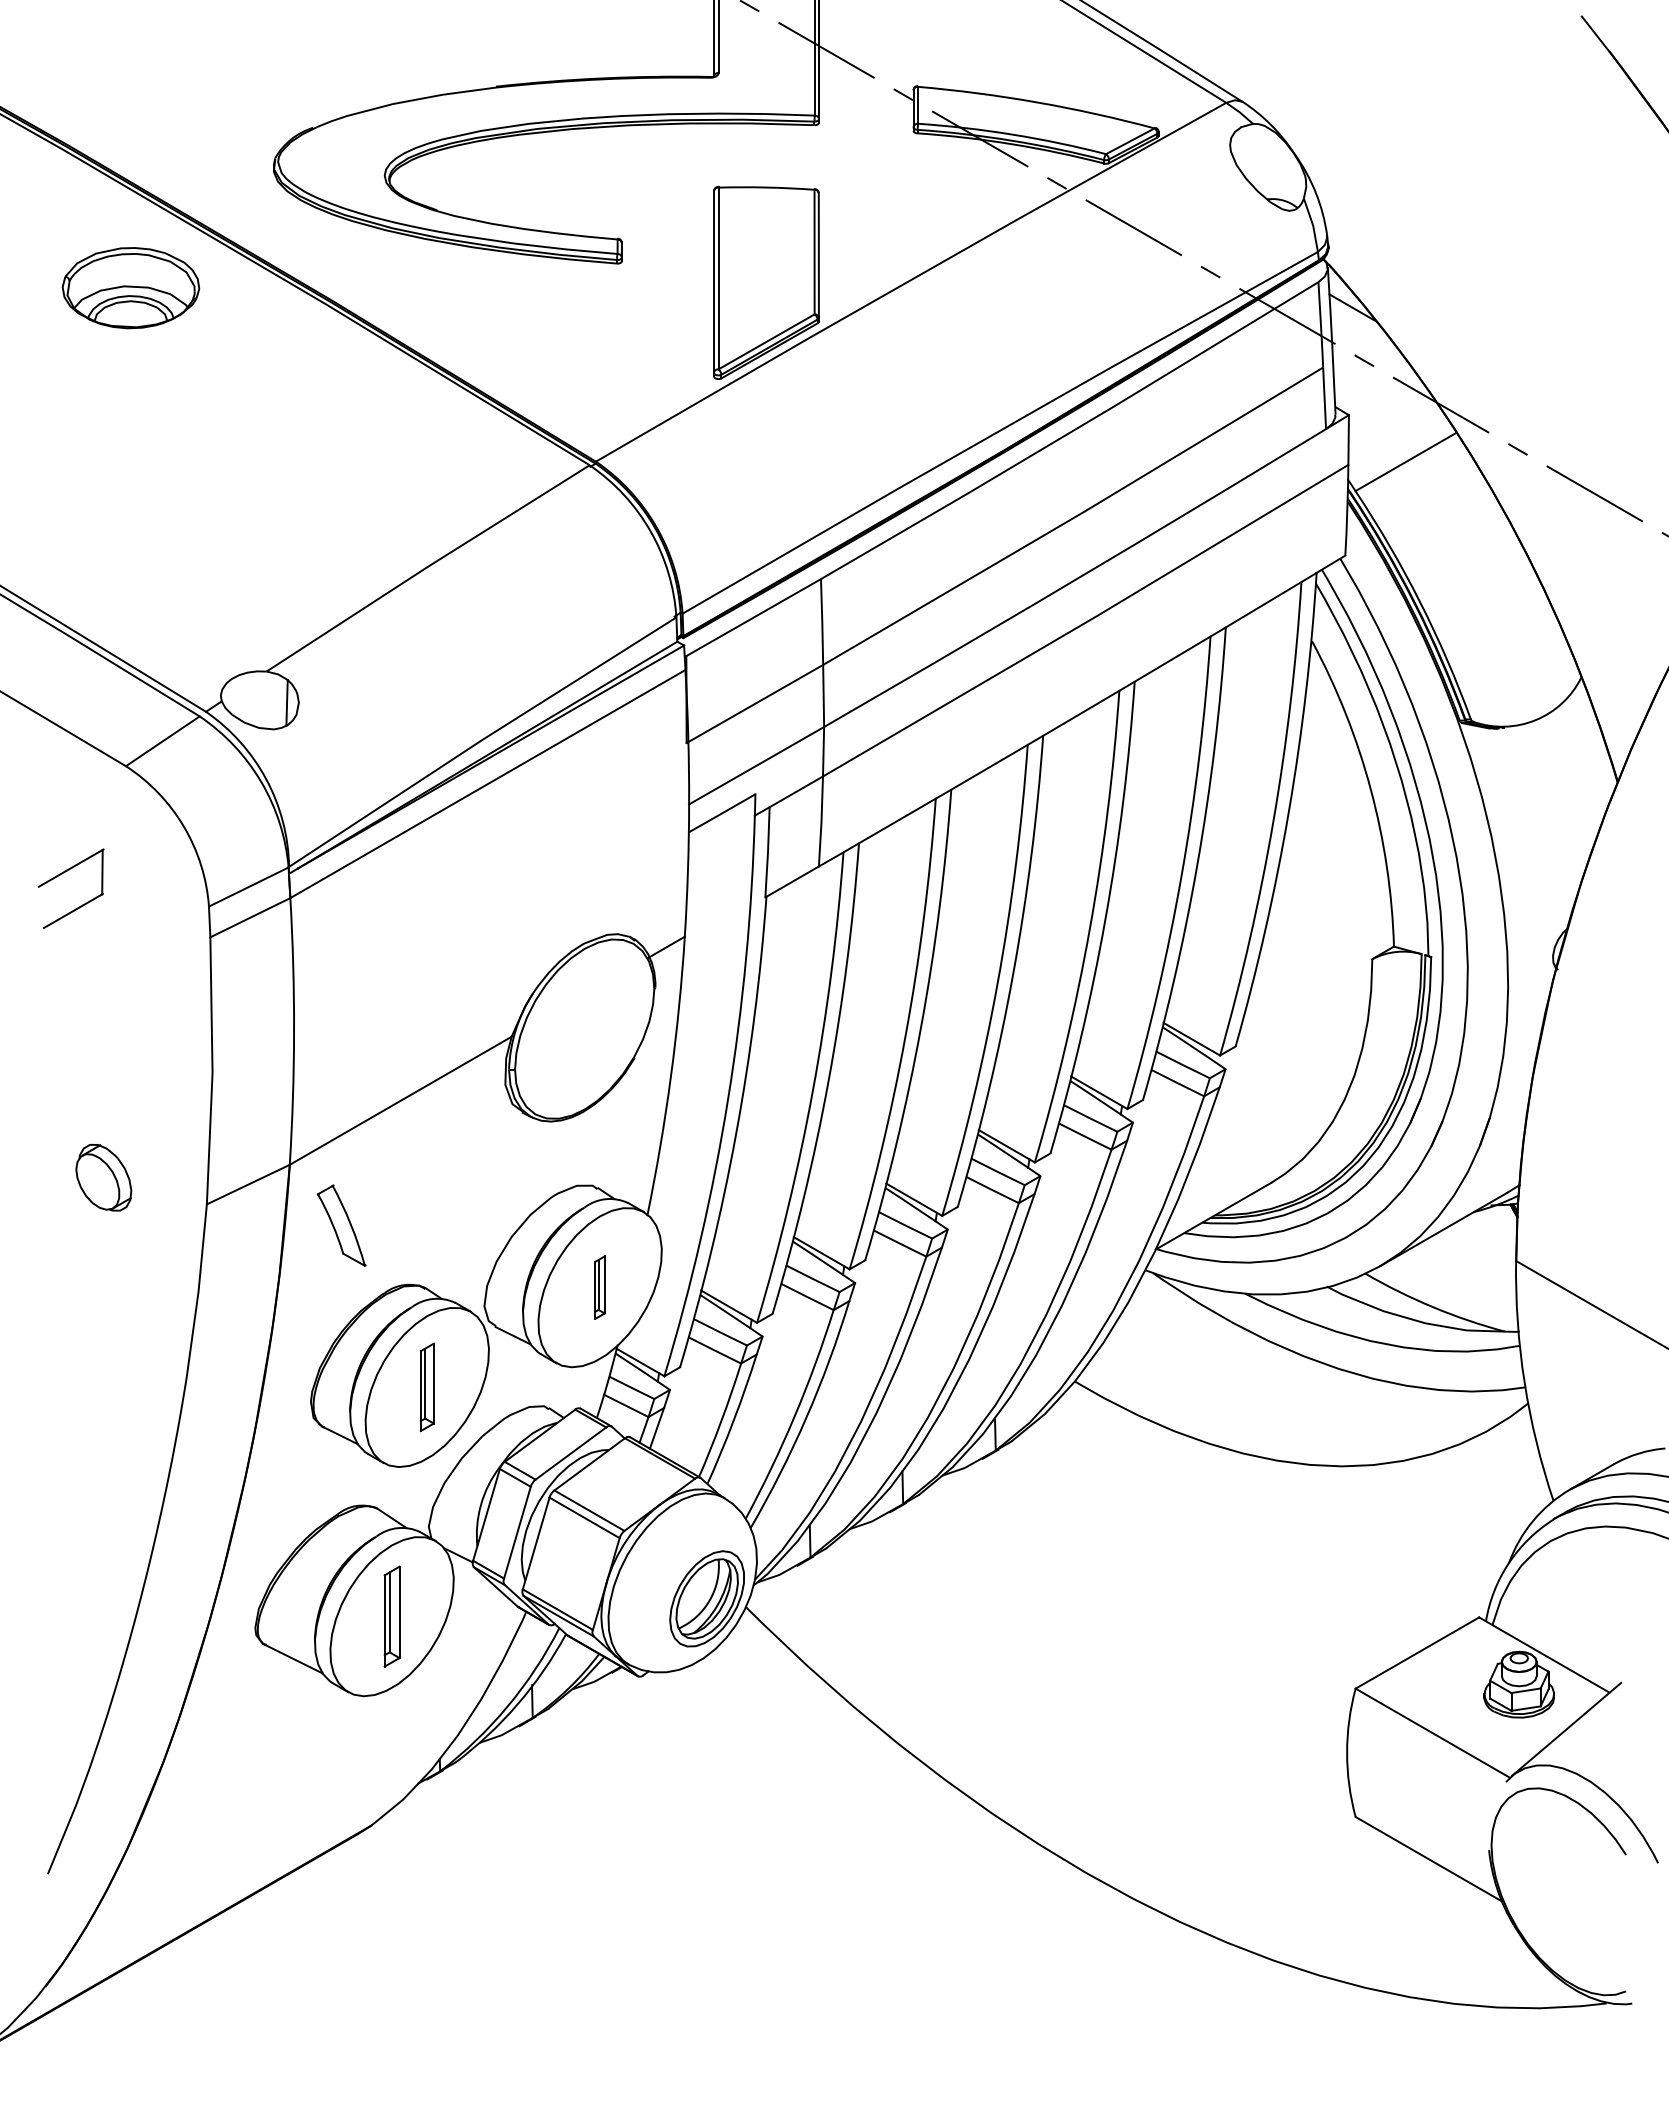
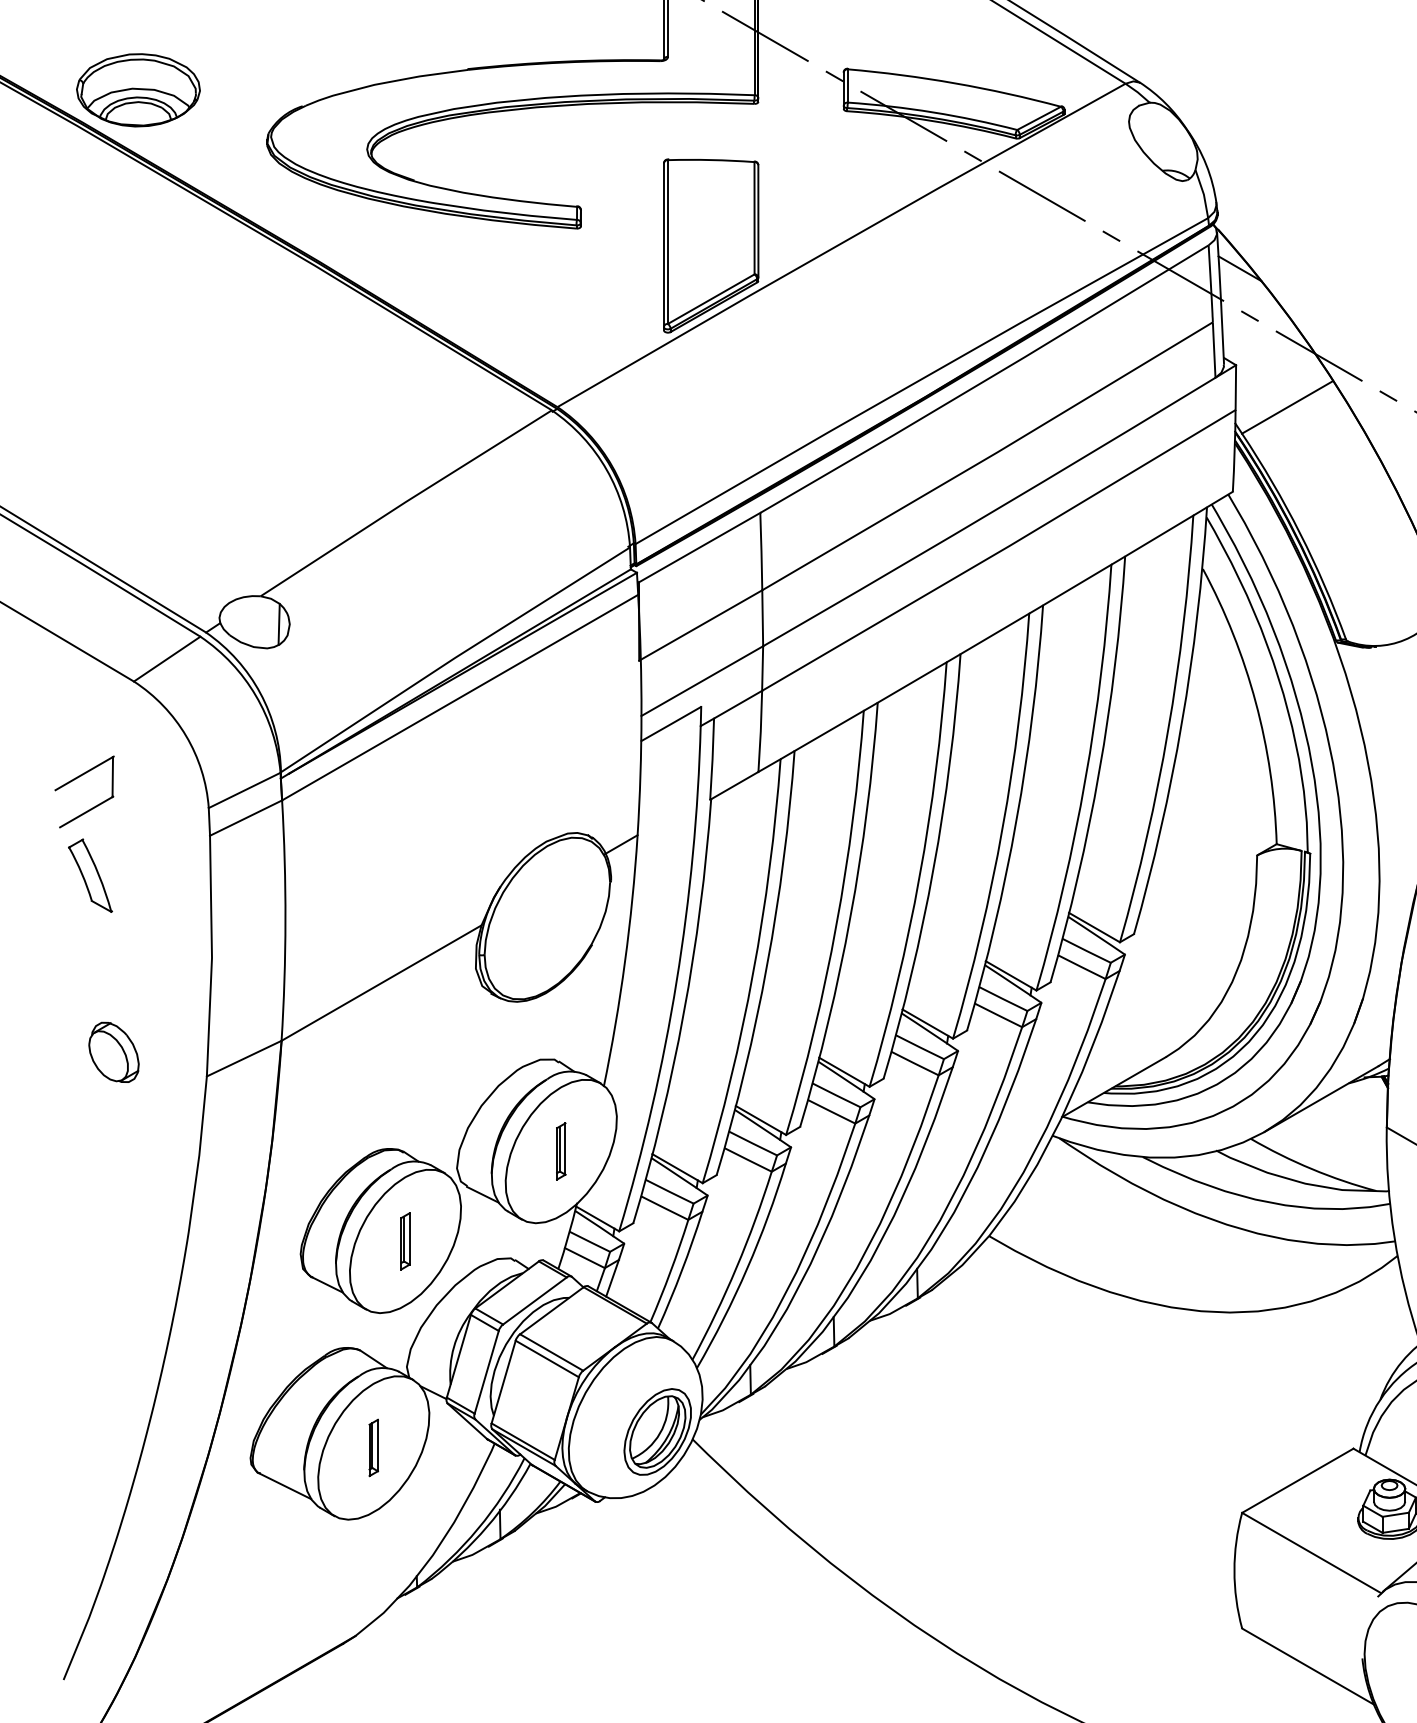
part: (130, 288) -> (138, 90), moved
part: (341, 1225) -> (90, 875), moved
part: (426, 1387) -> (404, 1241), size x0.71
part: (391, 1616) -> (373, 1447), size x0.62

